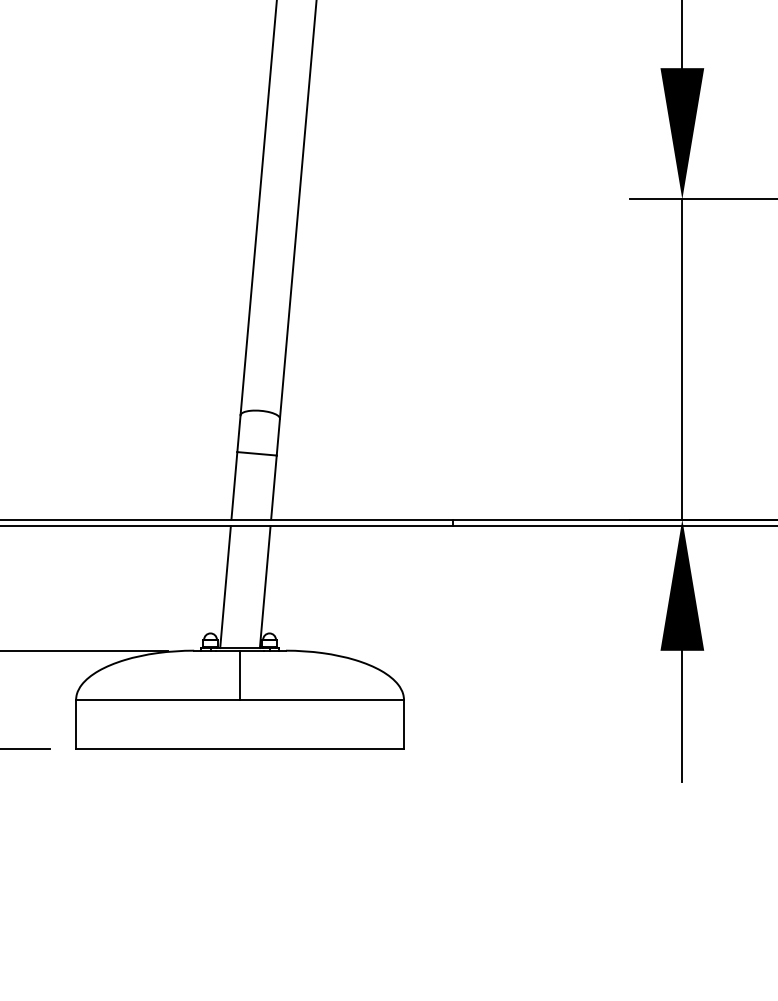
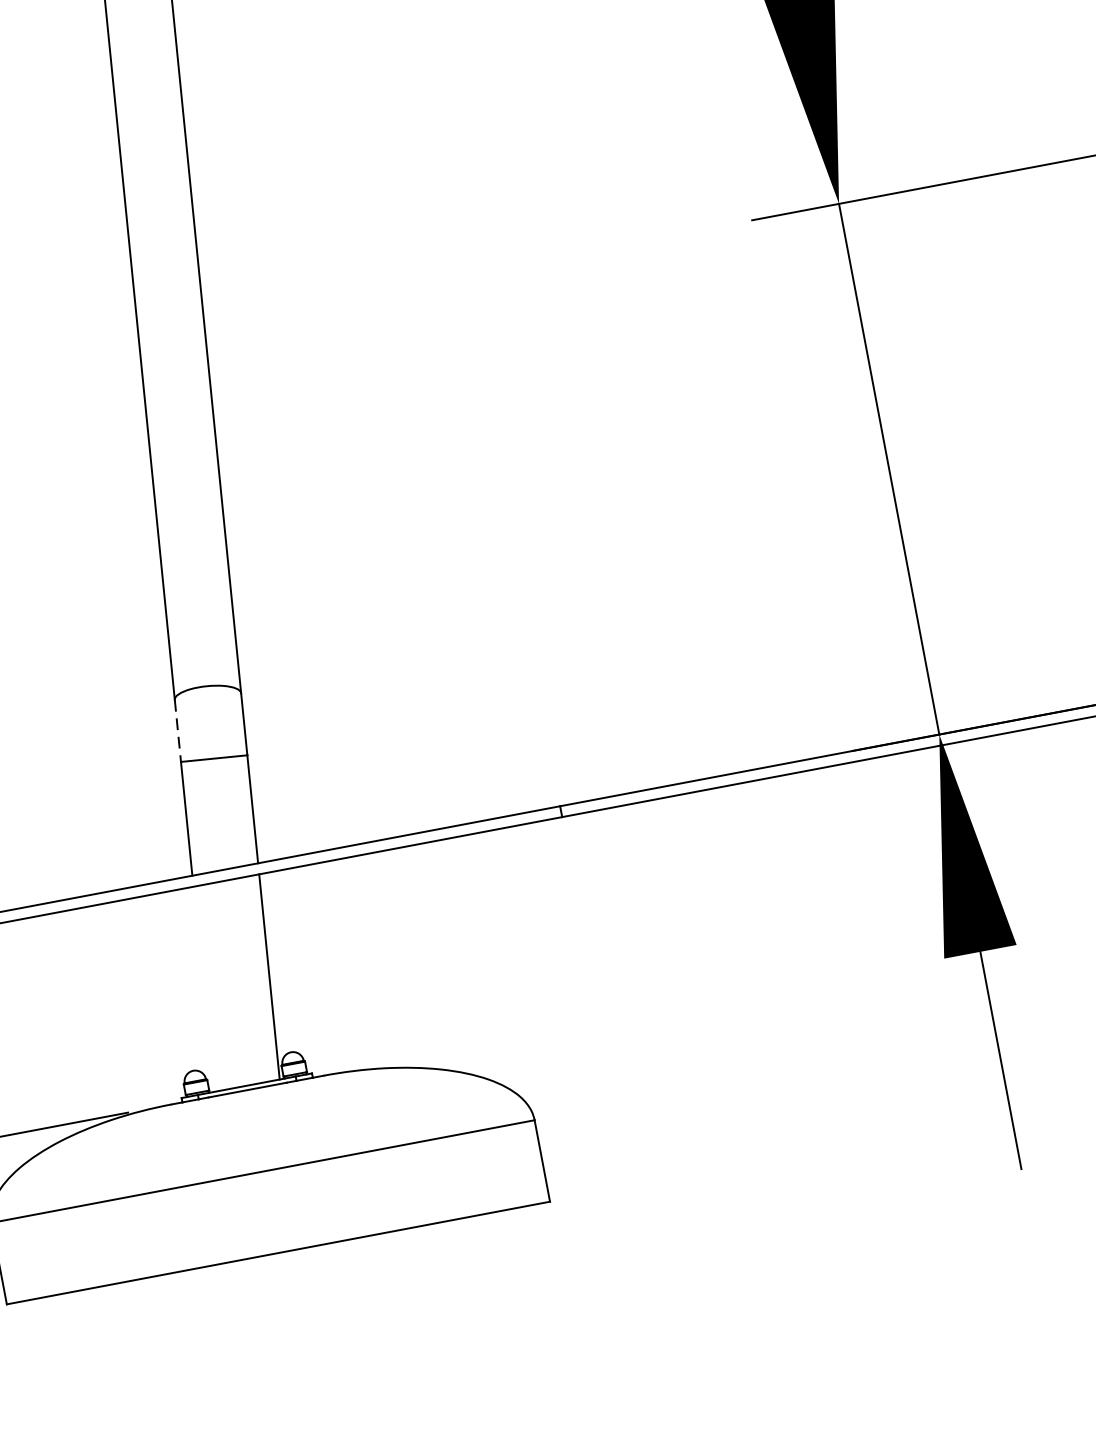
line: (238, 434) -> (177, 732), solid -> dashed
line: (225, 587) -> (203, 989), removed
line: (240, 674) -> (255, 1129), removed

